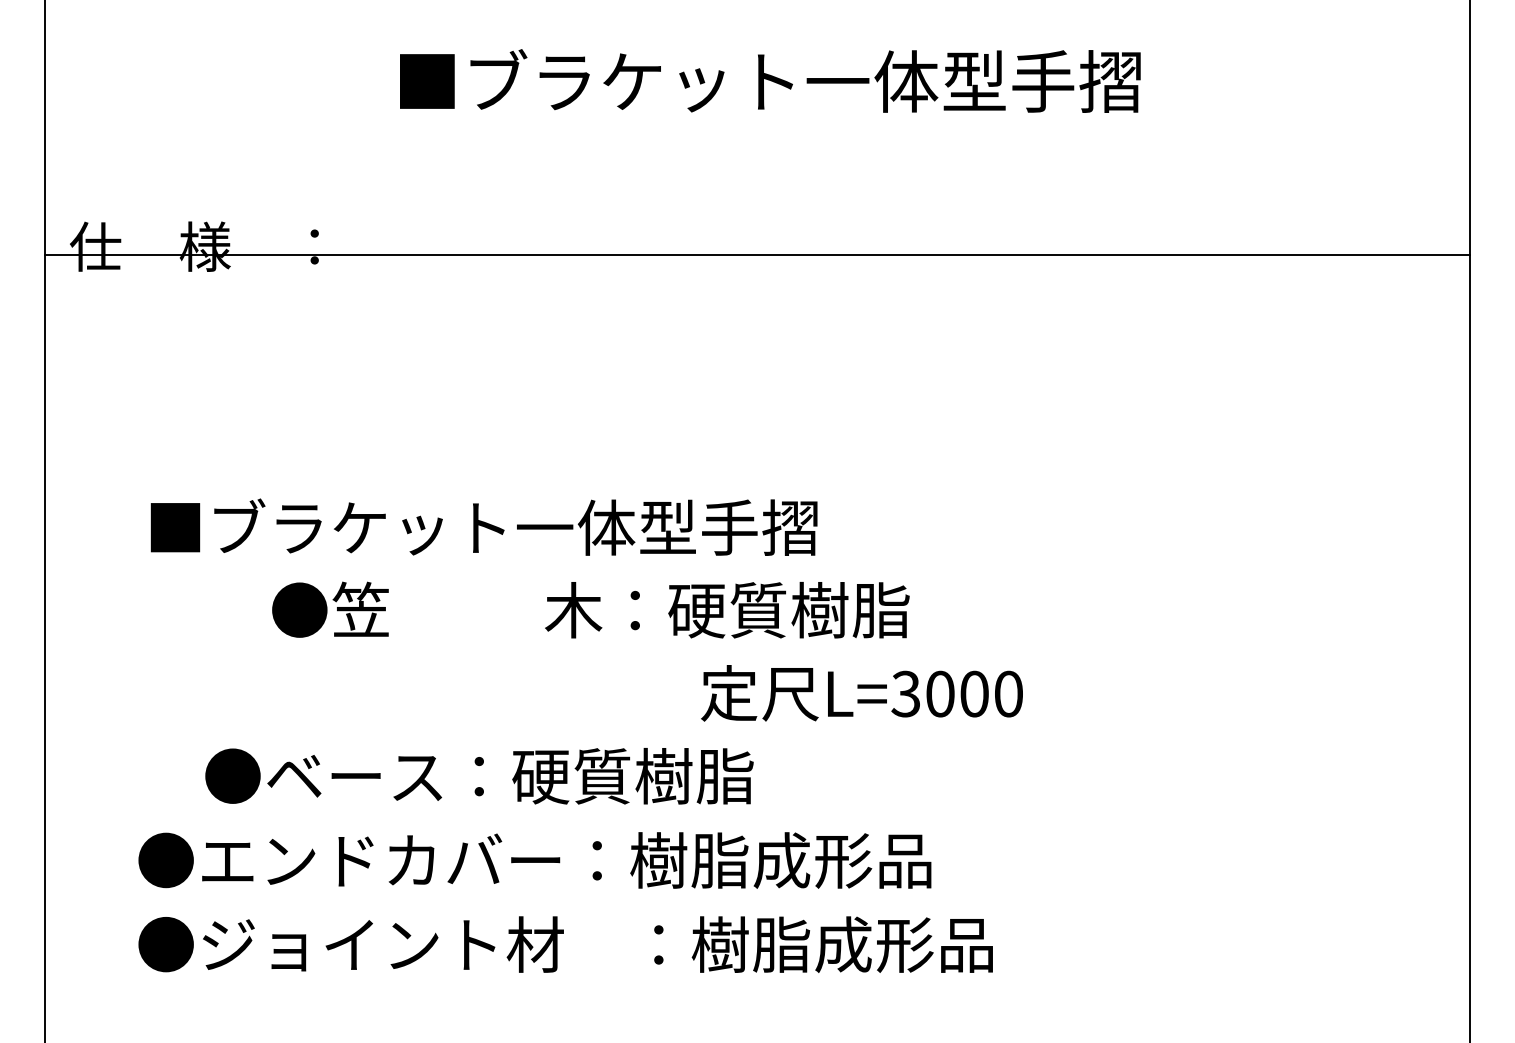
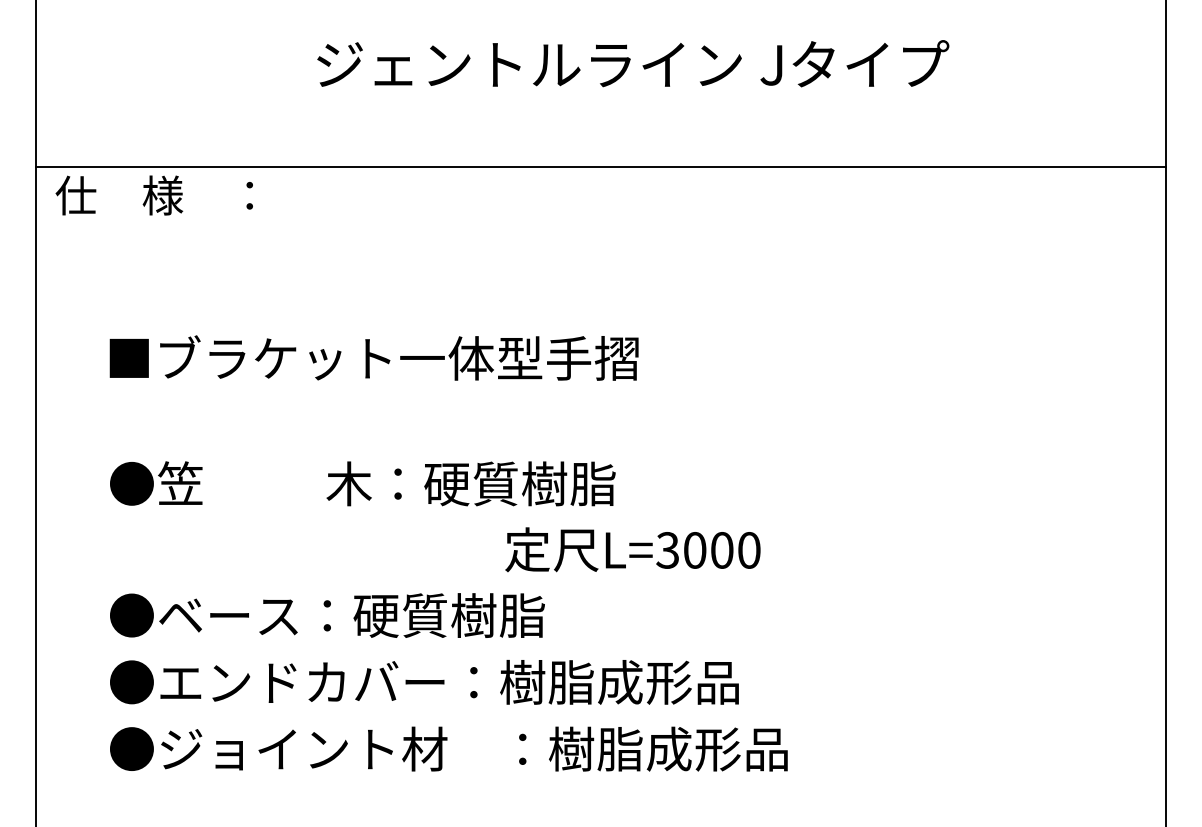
text: (798, 80) -> (633, 63), ■ブラケット一体型手摺 -> ジェントルライン Jタイプ
line: (756, 254) -> (600, 166), moved
text: (483, 526) -> (373, 357), moved
text: (590, 609) -> (362, 483), moved
text: (861, 692) -> (632, 549), moved
text: (479, 776) -> (327, 615), moved

